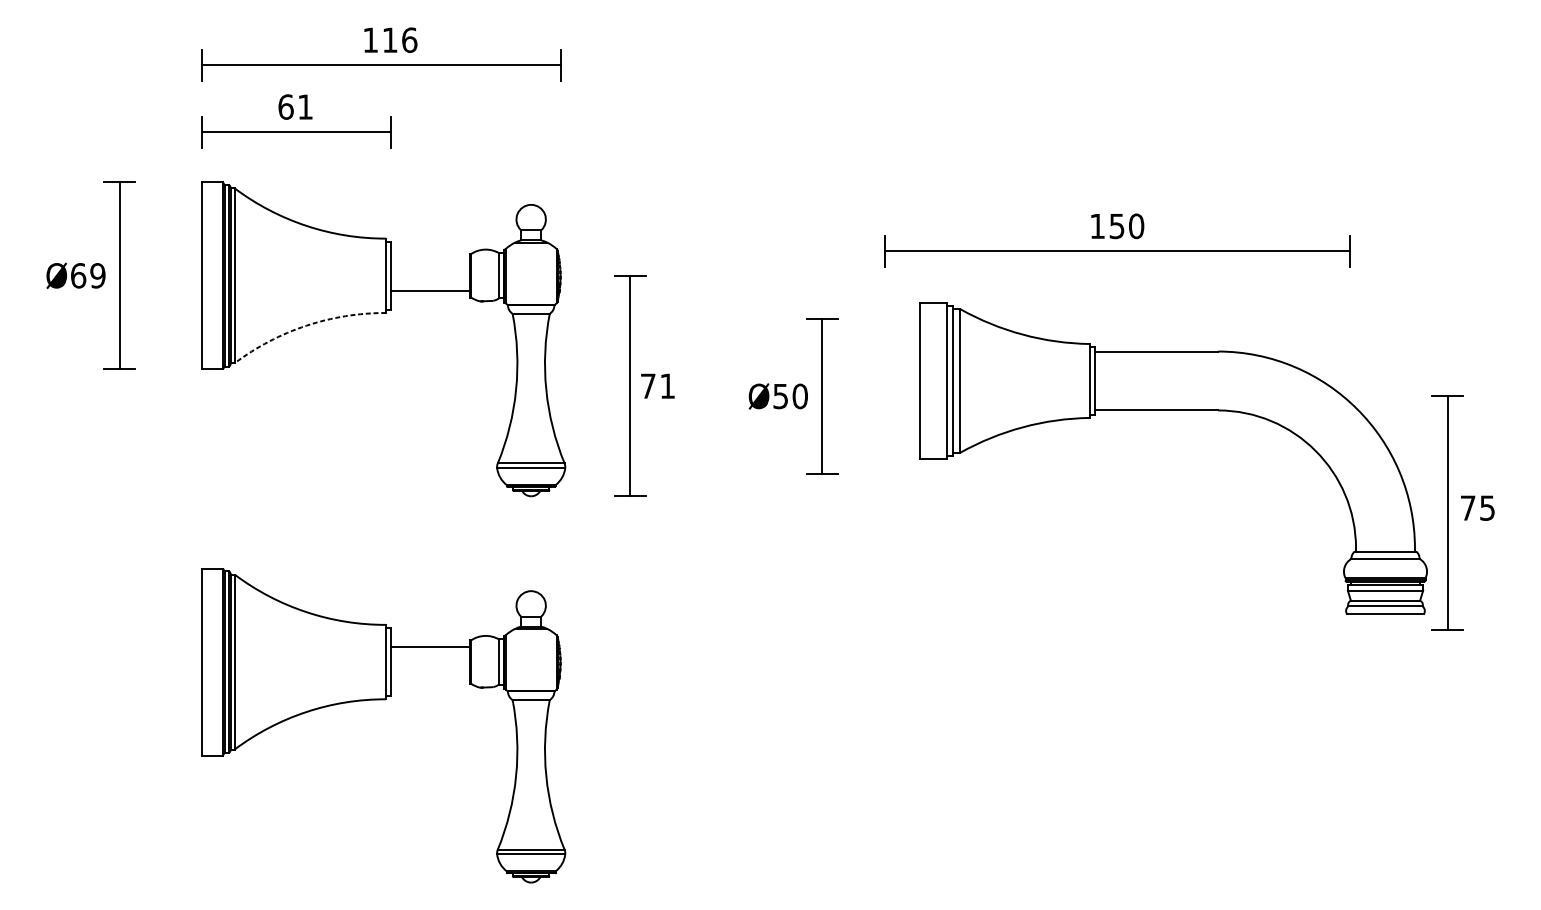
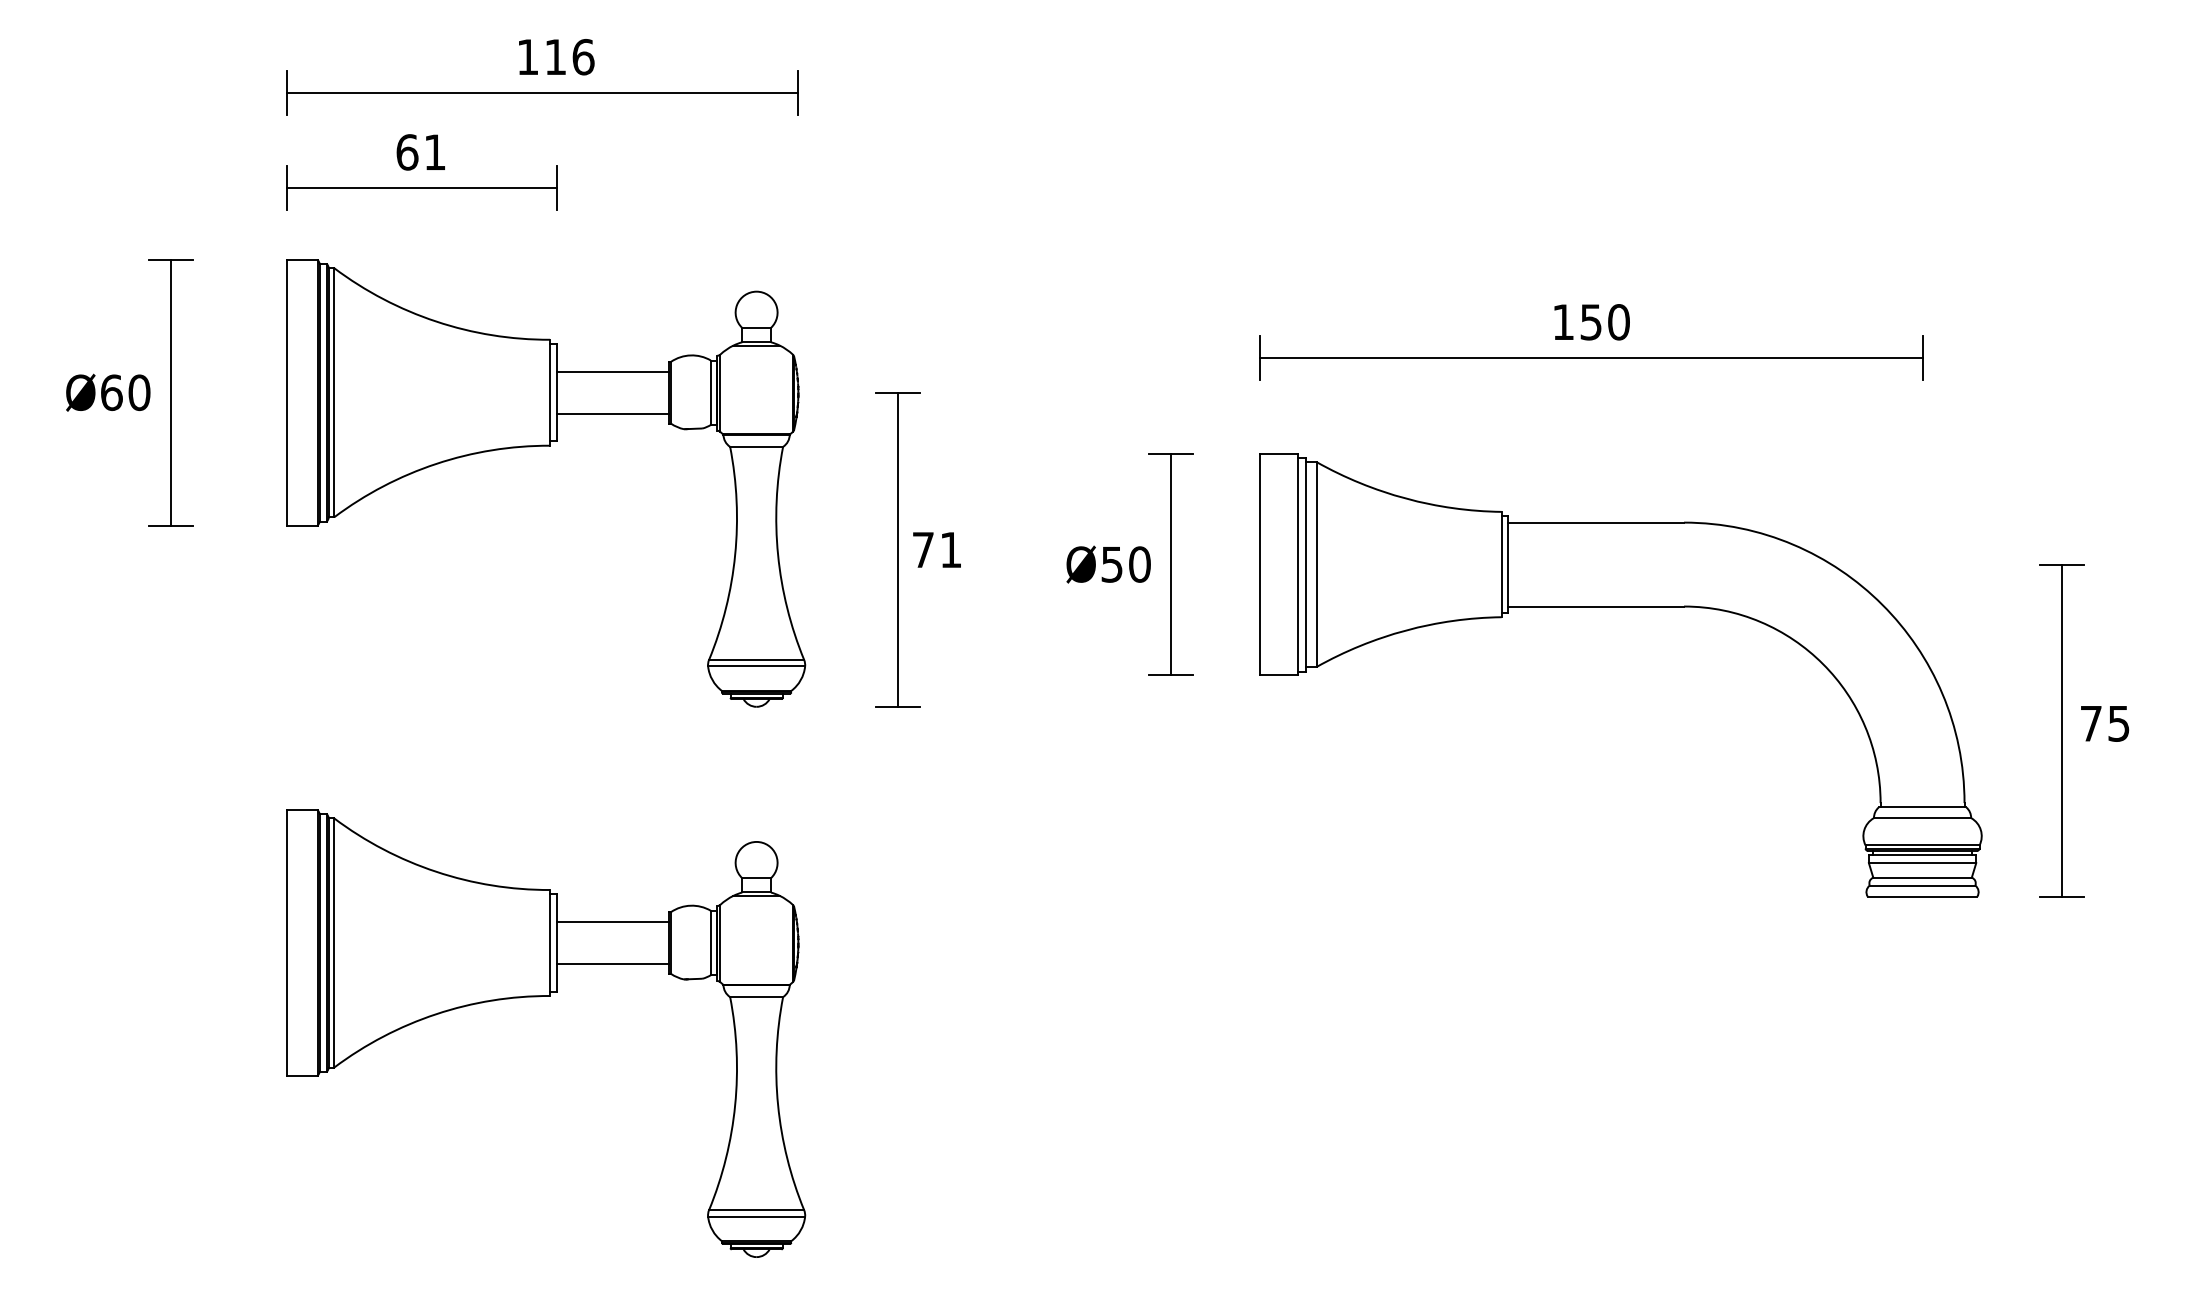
line: (430, 260) -> (612, 371), added
text: (97, 275) -> (139, 392), Ø69 -> Ø60
arc: (306, 325) -> (436, 463), dashed -> solid
part: (1173, 411) -> (1620, 607), moved
line: (430, 677) -> (612, 964), added

